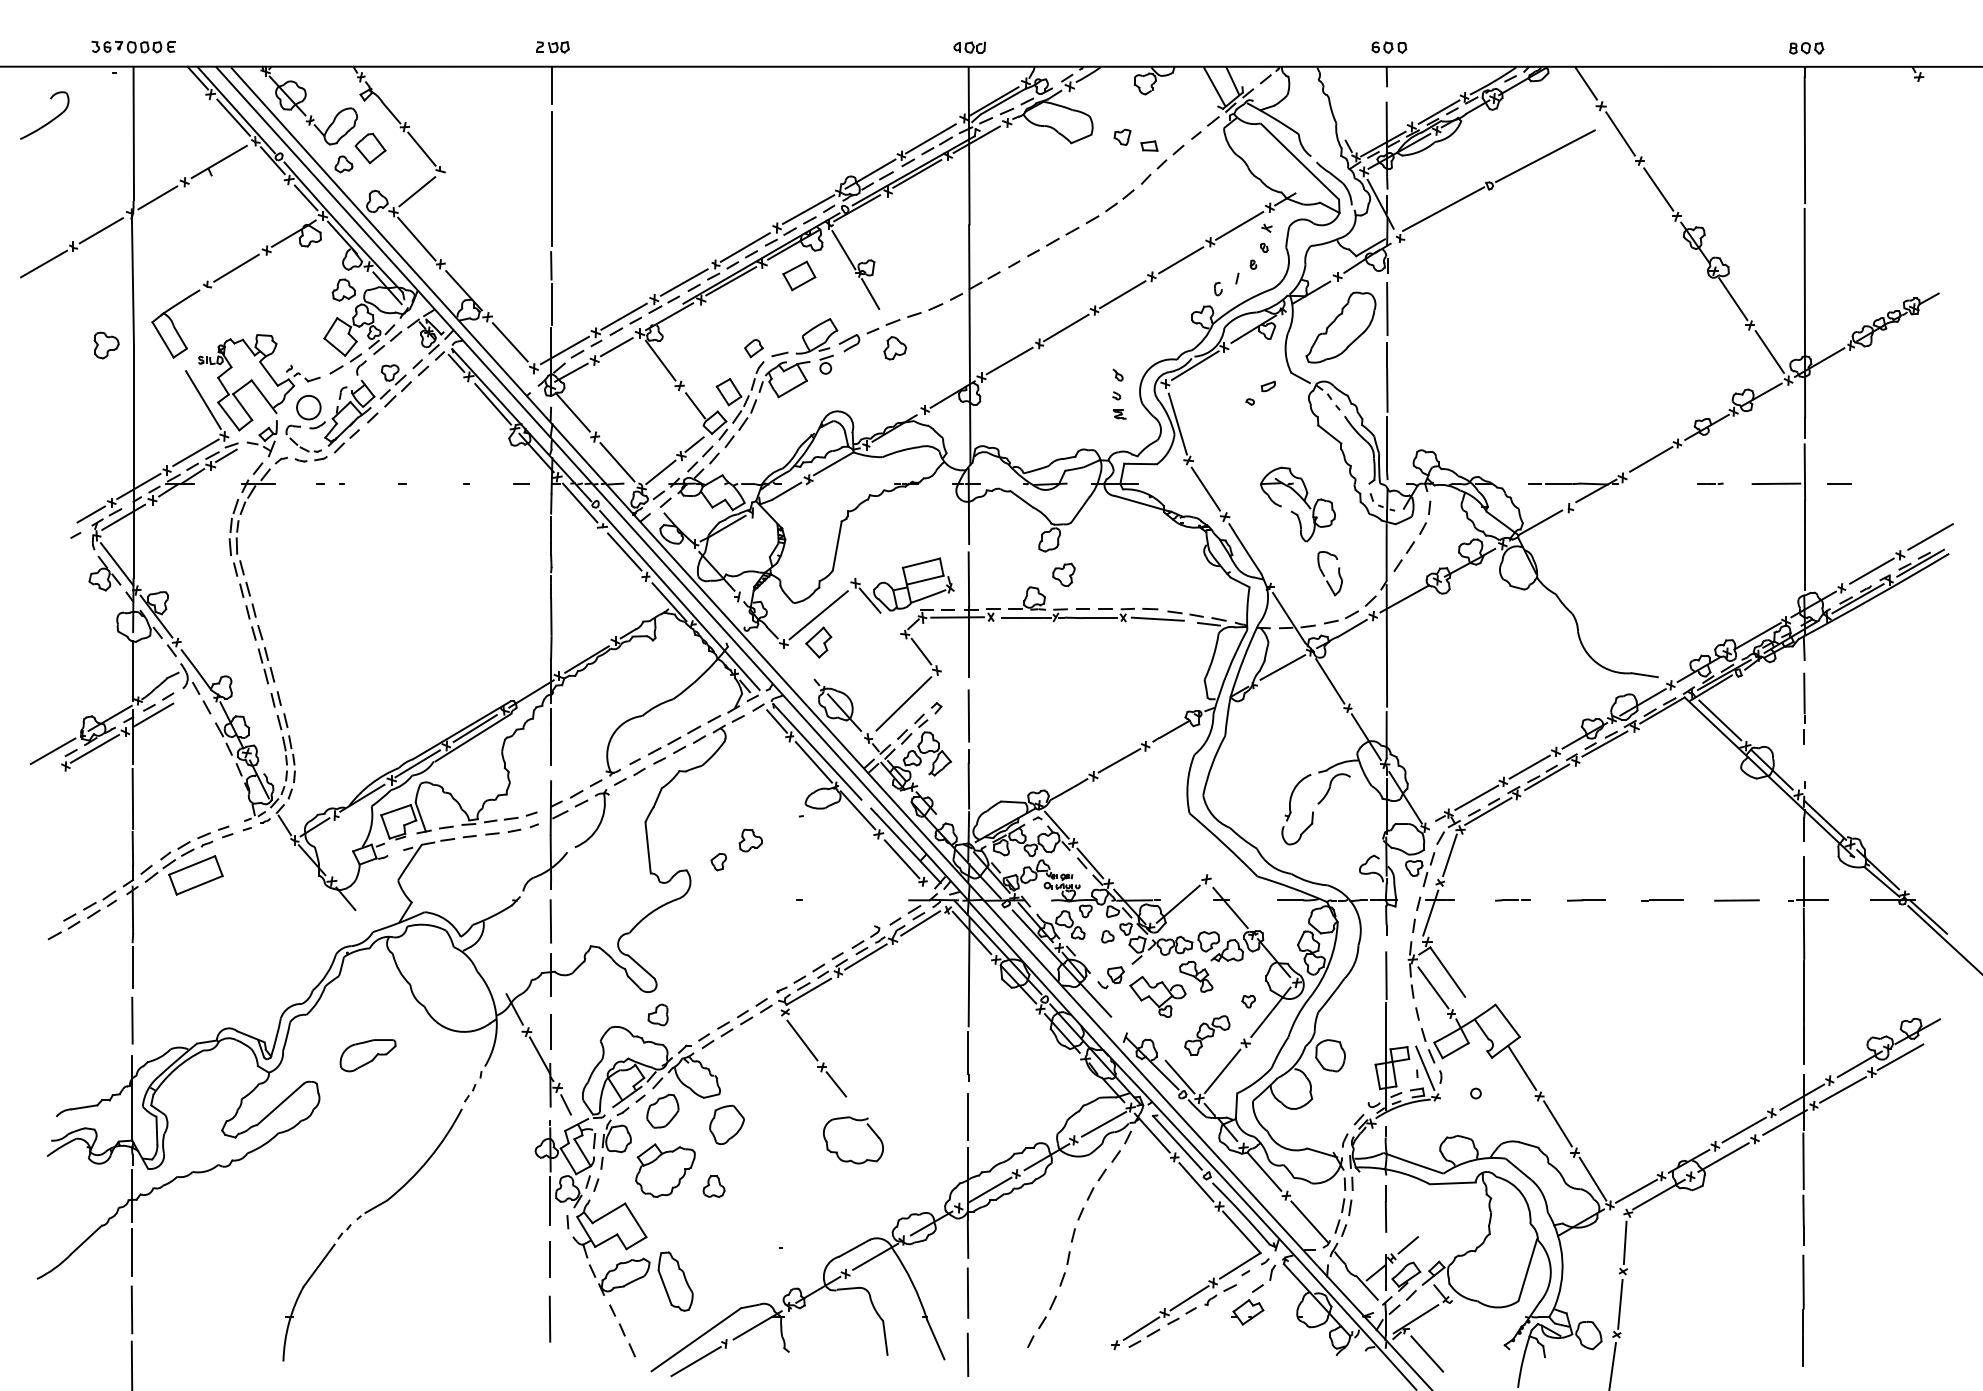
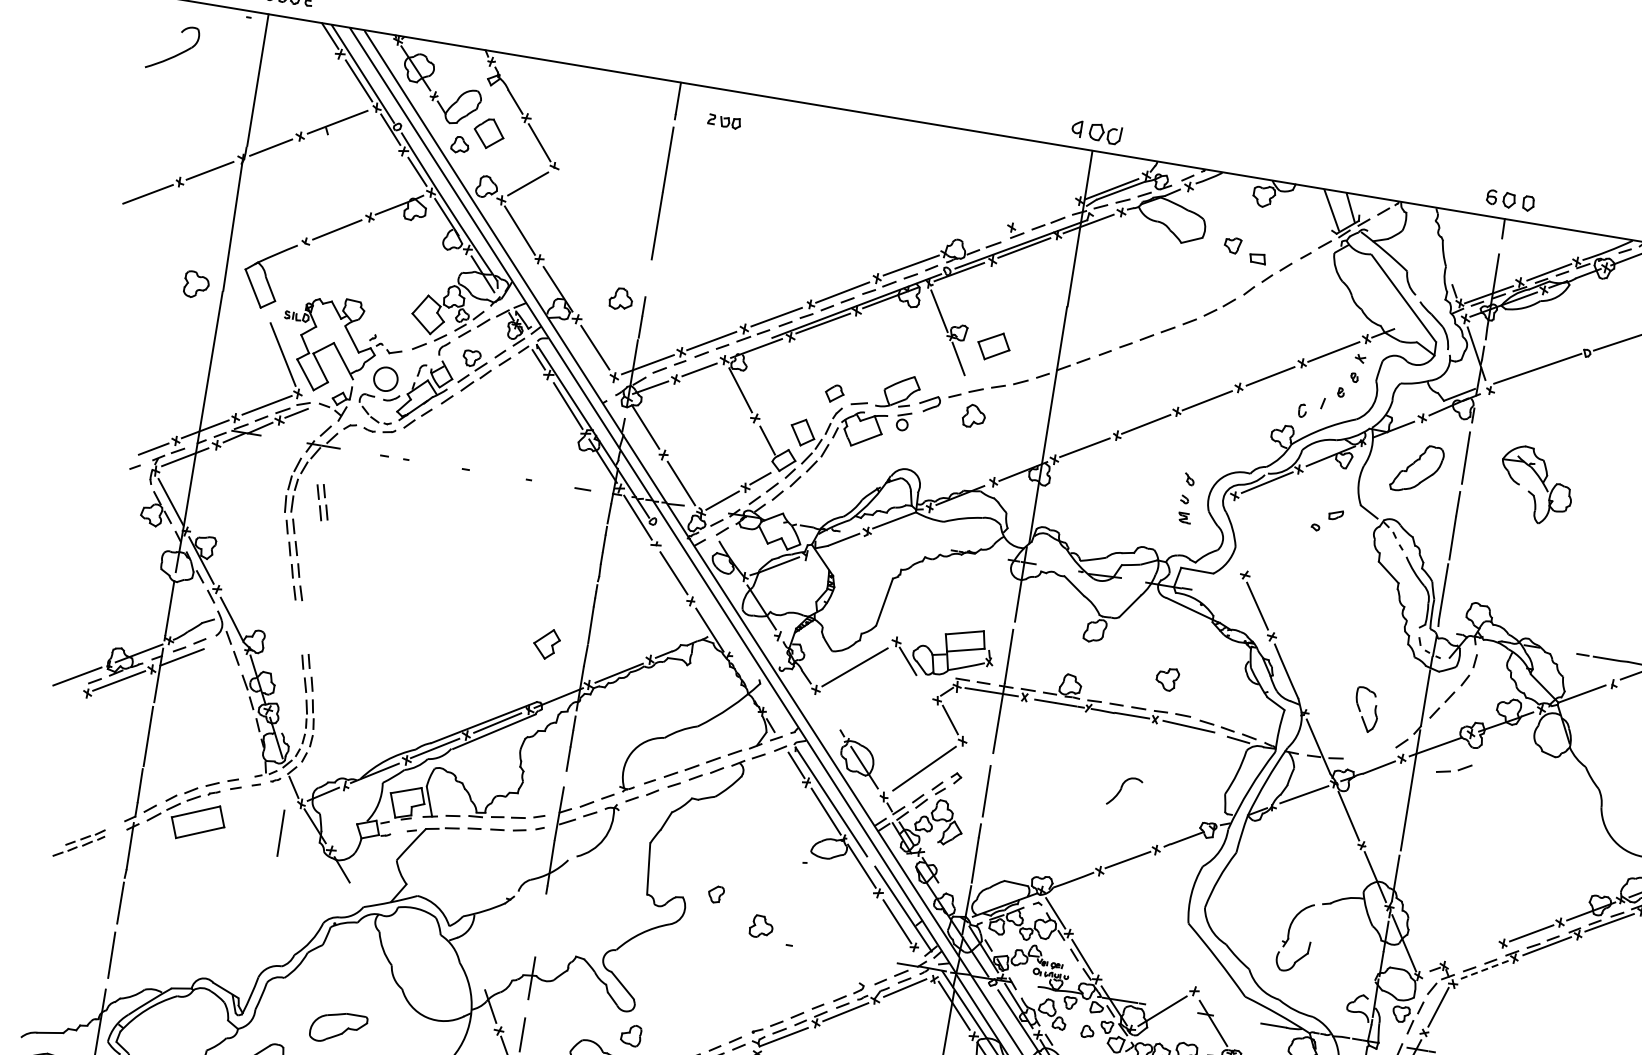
part: (552, 47) -> (724, 121), moved
part: (969, 47) -> (1096, 131), size x1.6
part: (1389, 47) -> (1510, 200), size x1.4
line: (930, 138) -> (1043, 215), removed
line: (870, 173) -> (978, 239), removed
line: (551, 265) -> (648, 278), removed
part: (799, 275) -> (994, 346), moved
part: (343, 289) -> (620, 298), moved
part: (1340, 327) -> (1416, 468), size x0.7
line: (1177, 423) -> (1240, 536), removed
part: (1301, 499) -> (1540, 481), moved
part: (1063, 574) -> (1167, 678), moved
line: (679, 599) -> (720, 629), removed
part: (1341, 617) -> (1454, 768), moved
part: (818, 642) -> (546, 643), moved
part: (266, 665) -> (322, 502), moved
part: (1333, 788) -> (1124, 791), moved
line: (1476, 797) -> (1474, 954), removed
line: (1488, 811) -> (1483, 970), solid -> dashed
part: (750, 840) -> (761, 926), moved
line: (279, 872) -> (281, 833), added
part: (81, 915) -> (78, 843), size x0.7
line: (550, 921) -> (540, 925), removed

